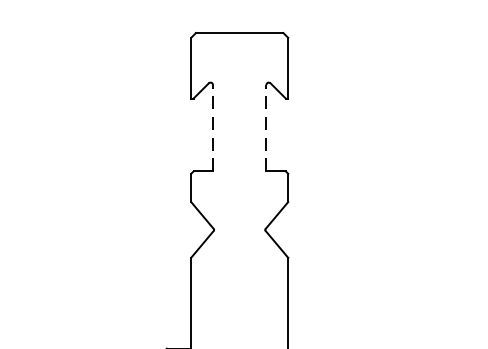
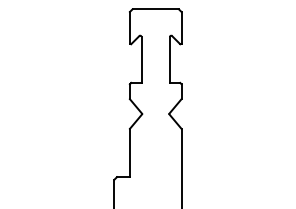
line: (212, 127) -> (141, 59), dashed -> solid
line: (265, 127) -> (169, 59), dashed -> solid

